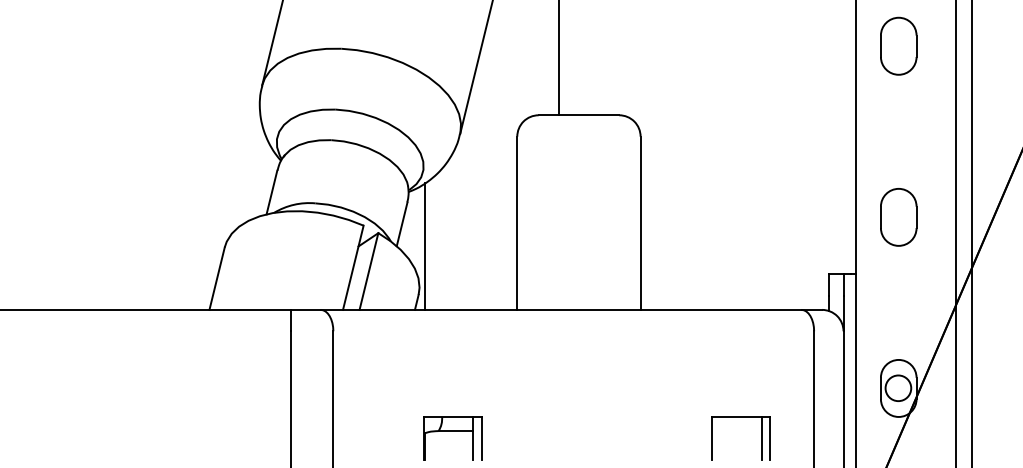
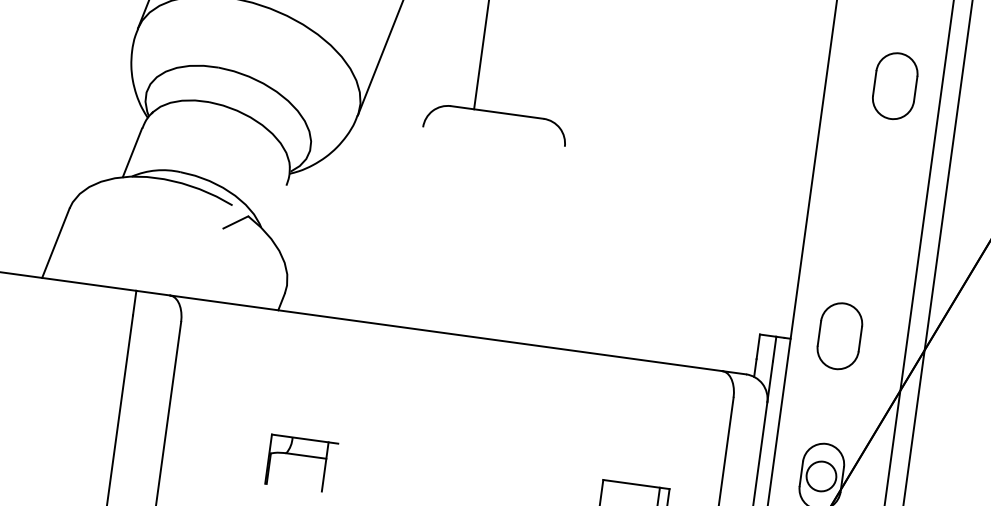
part: (898, 45) -> (895, 85), moved
part: (898, 217) -> (839, 336), moved
line: (517, 222) -> (409, 226), removed
line: (640, 222) -> (551, 245), removed
line: (401, 224) -> (276, 210), removed
line: (425, 246) -> (300, 239), removed
line: (353, 267) -> (214, 251), removed
line: (368, 271) -> (230, 258), removed
line: (481, 437) -> (334, 467), removed

